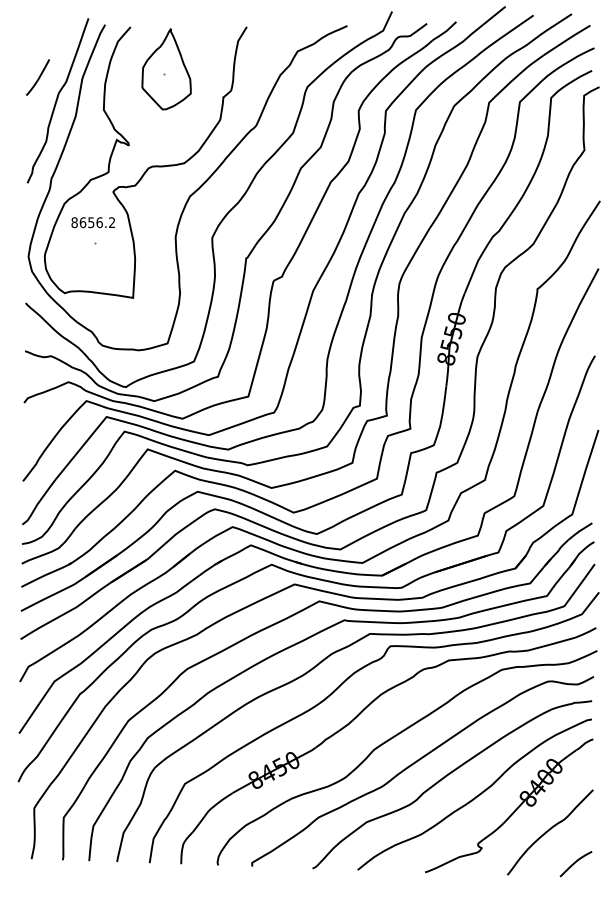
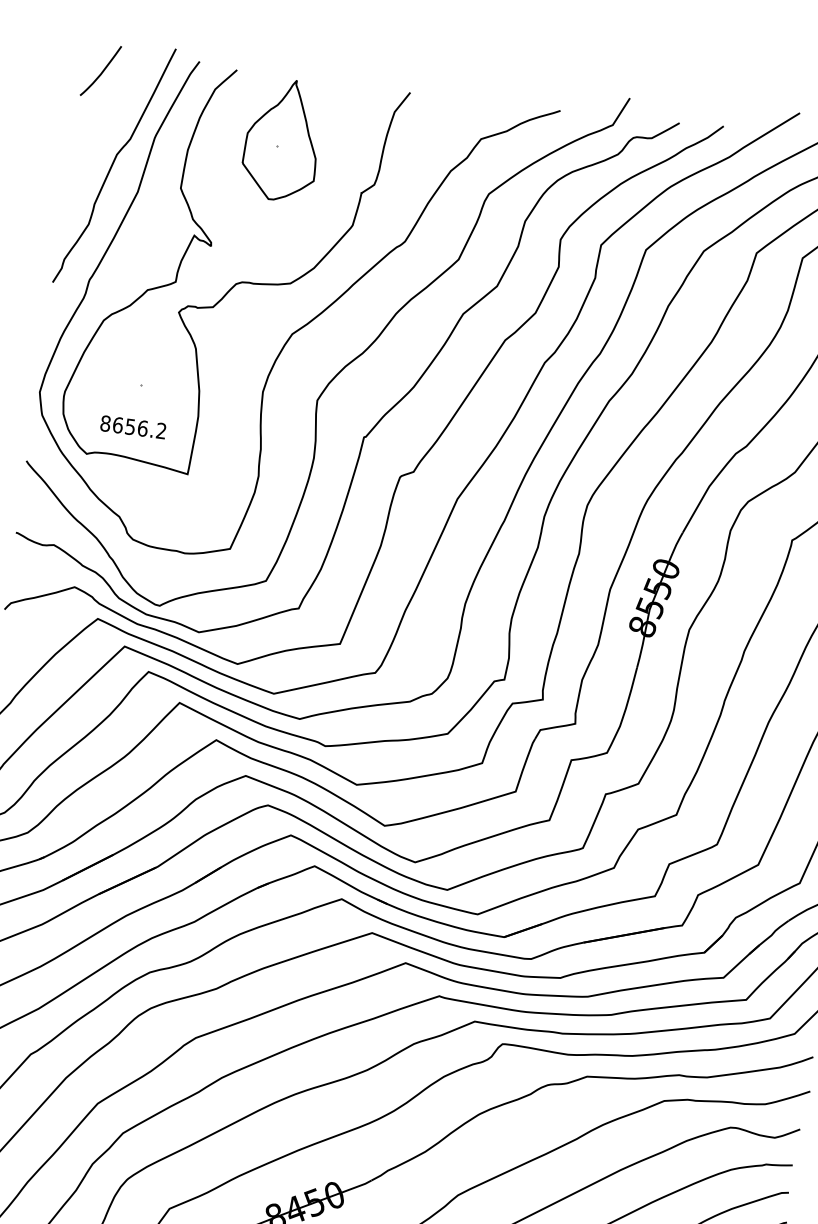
curve: (38, 77) -> (101, 71), moved
text: (92, 222) -> (132, 426), moved

